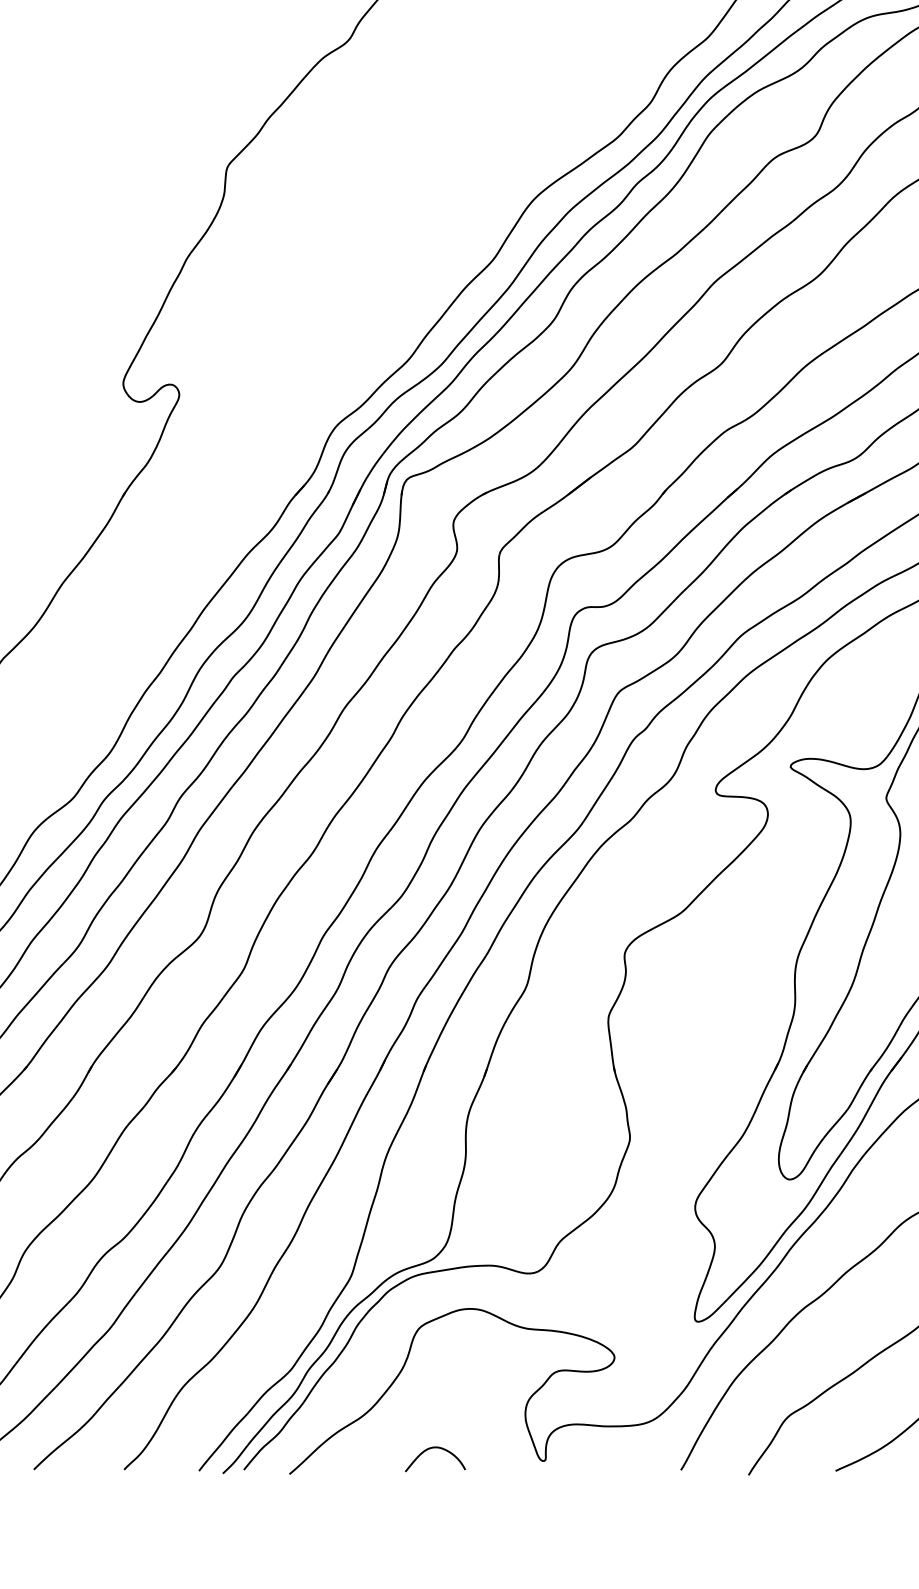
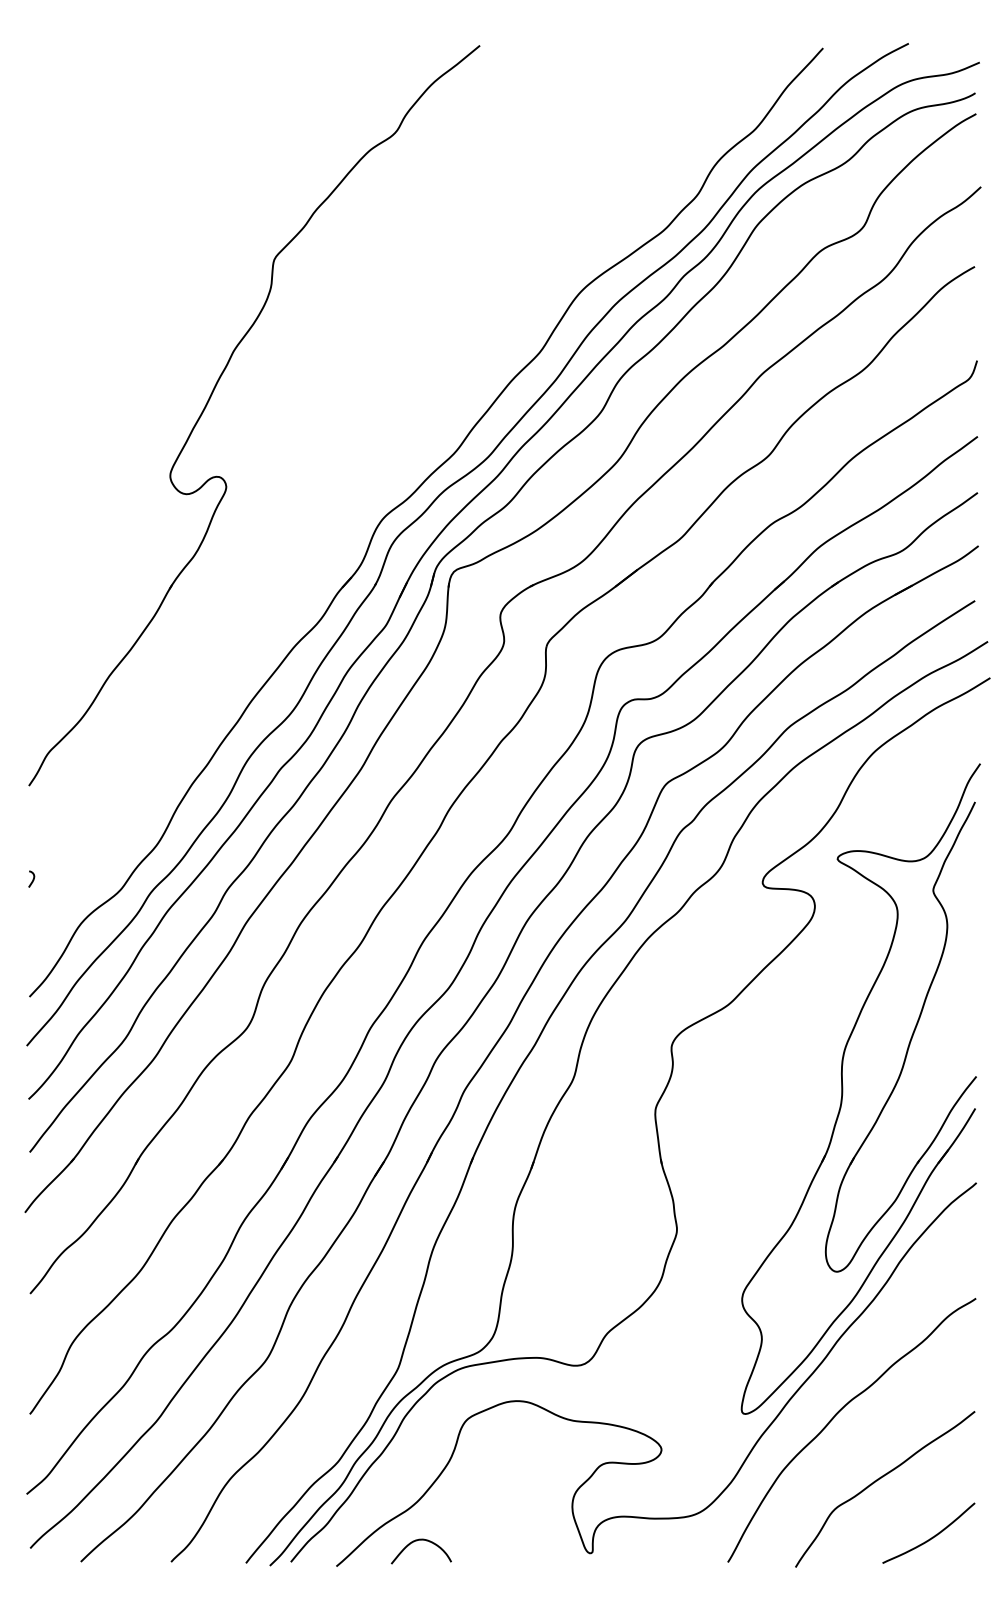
curve: (431, 1449) -> (417, 1541), moved

